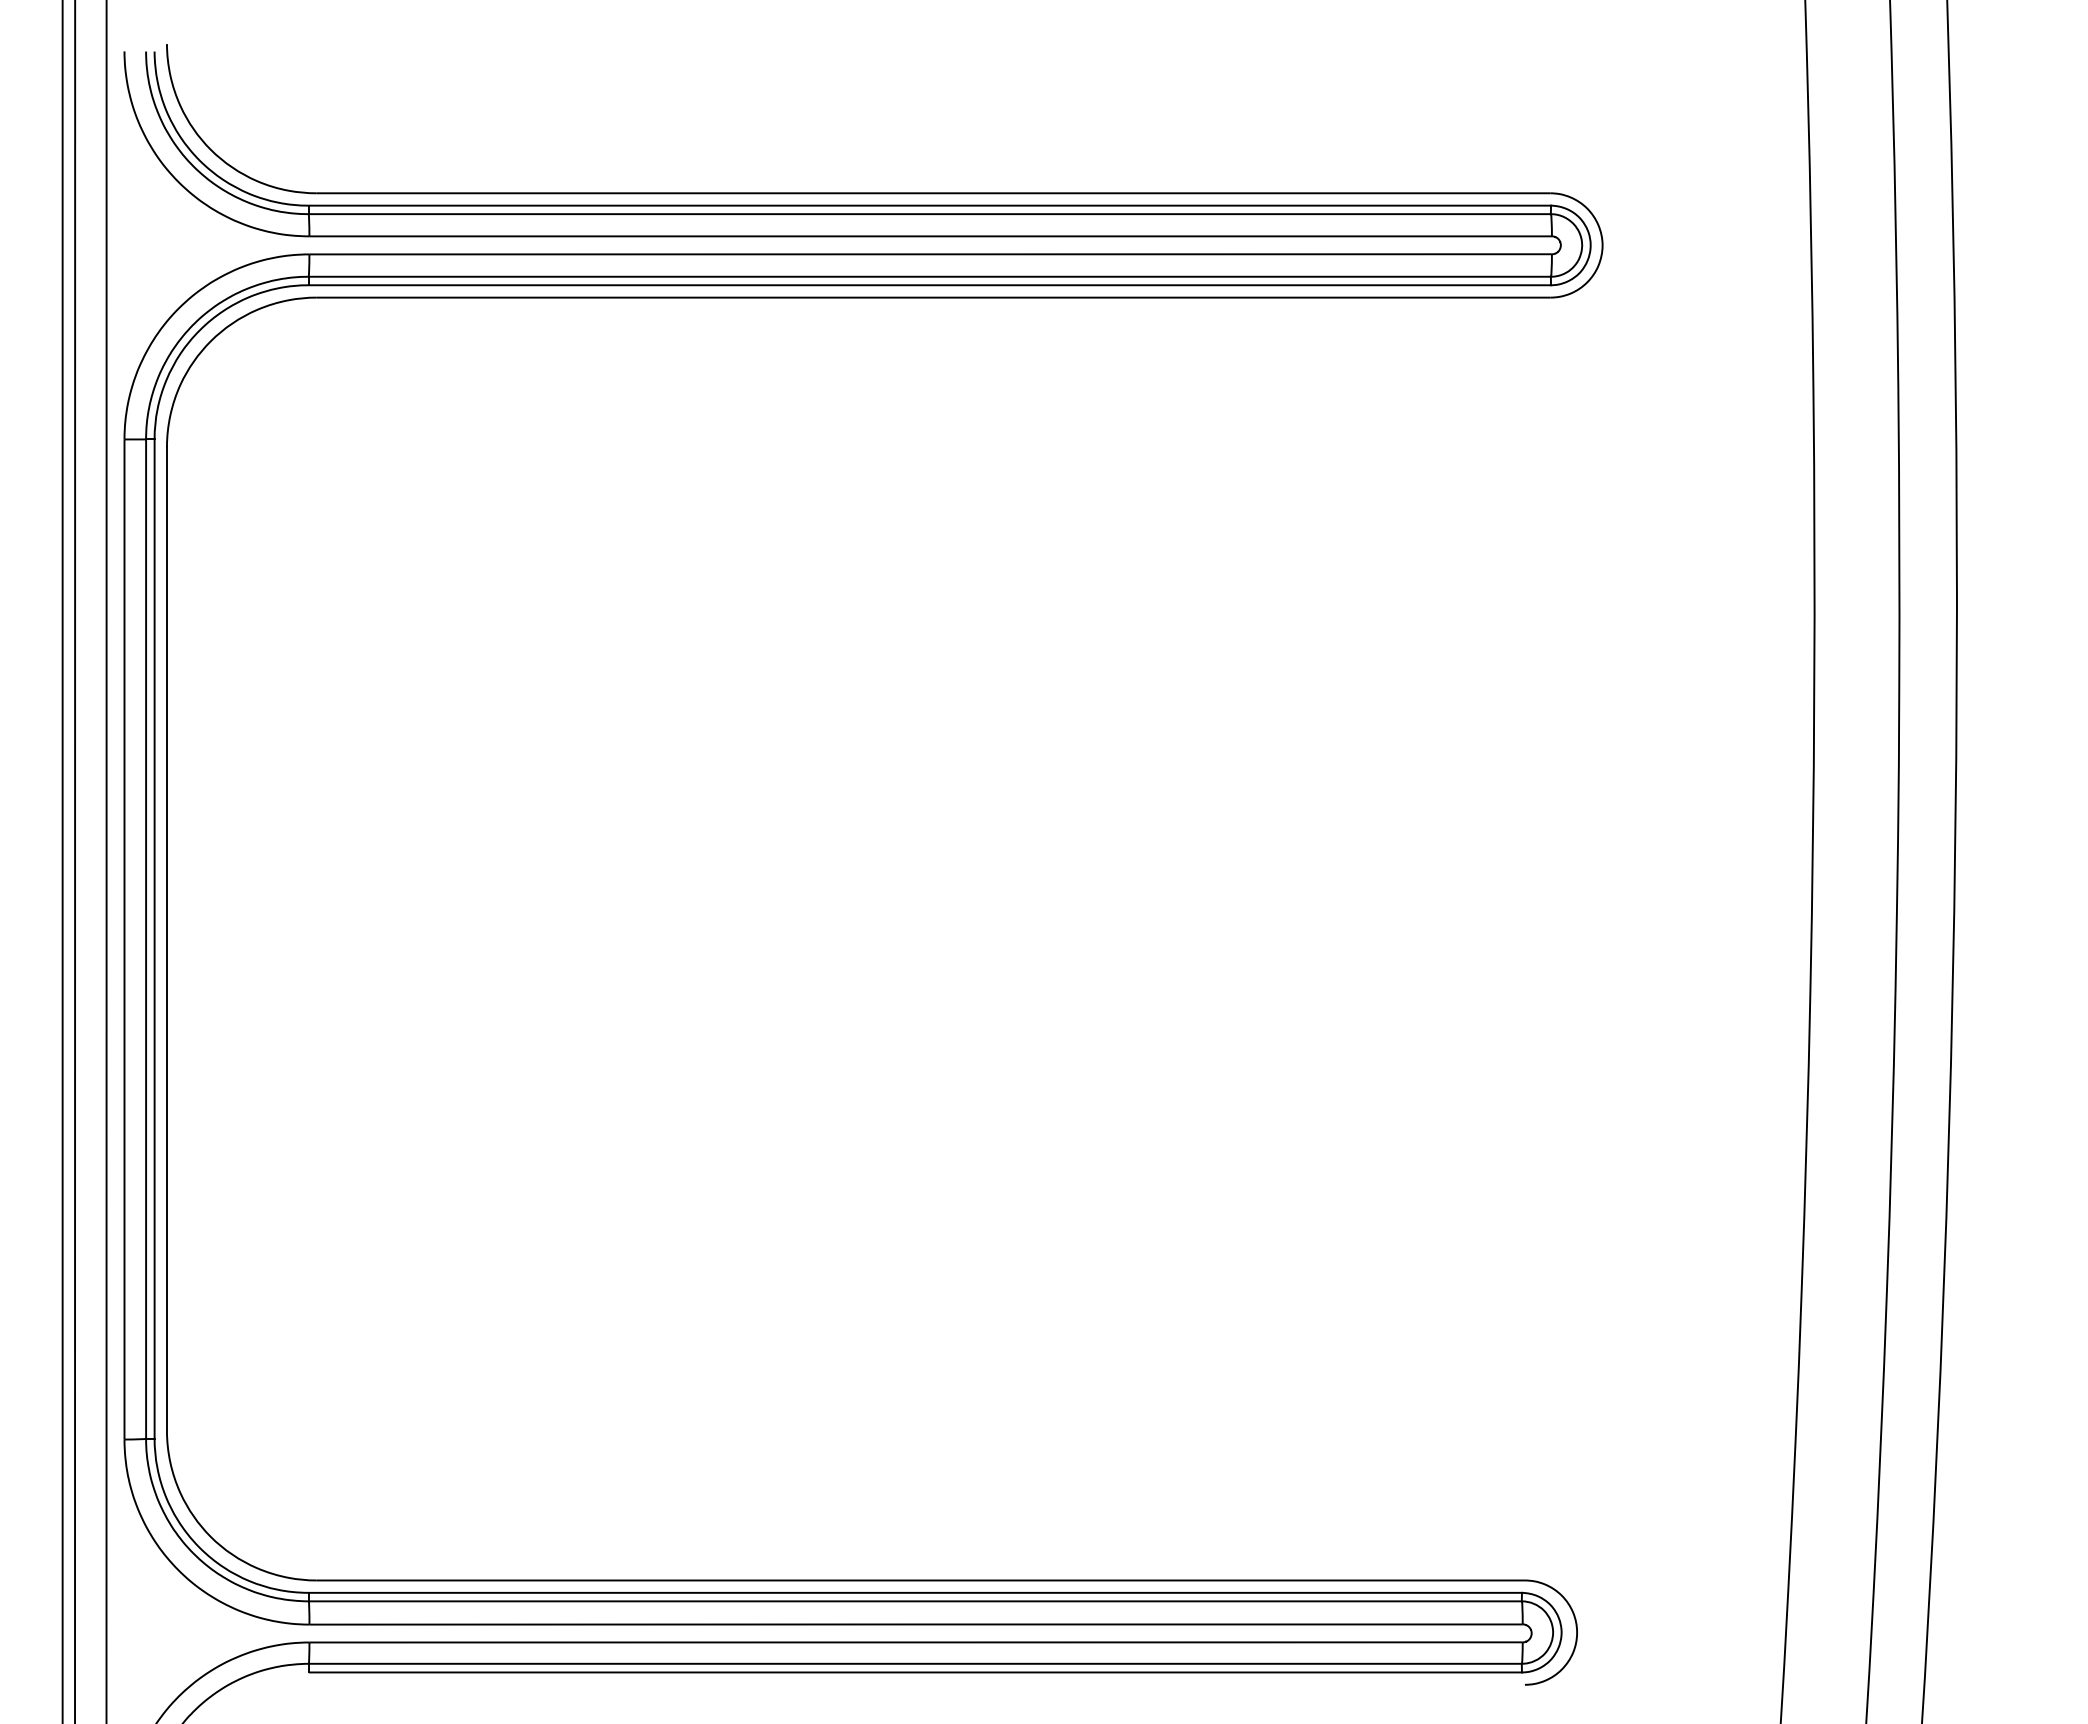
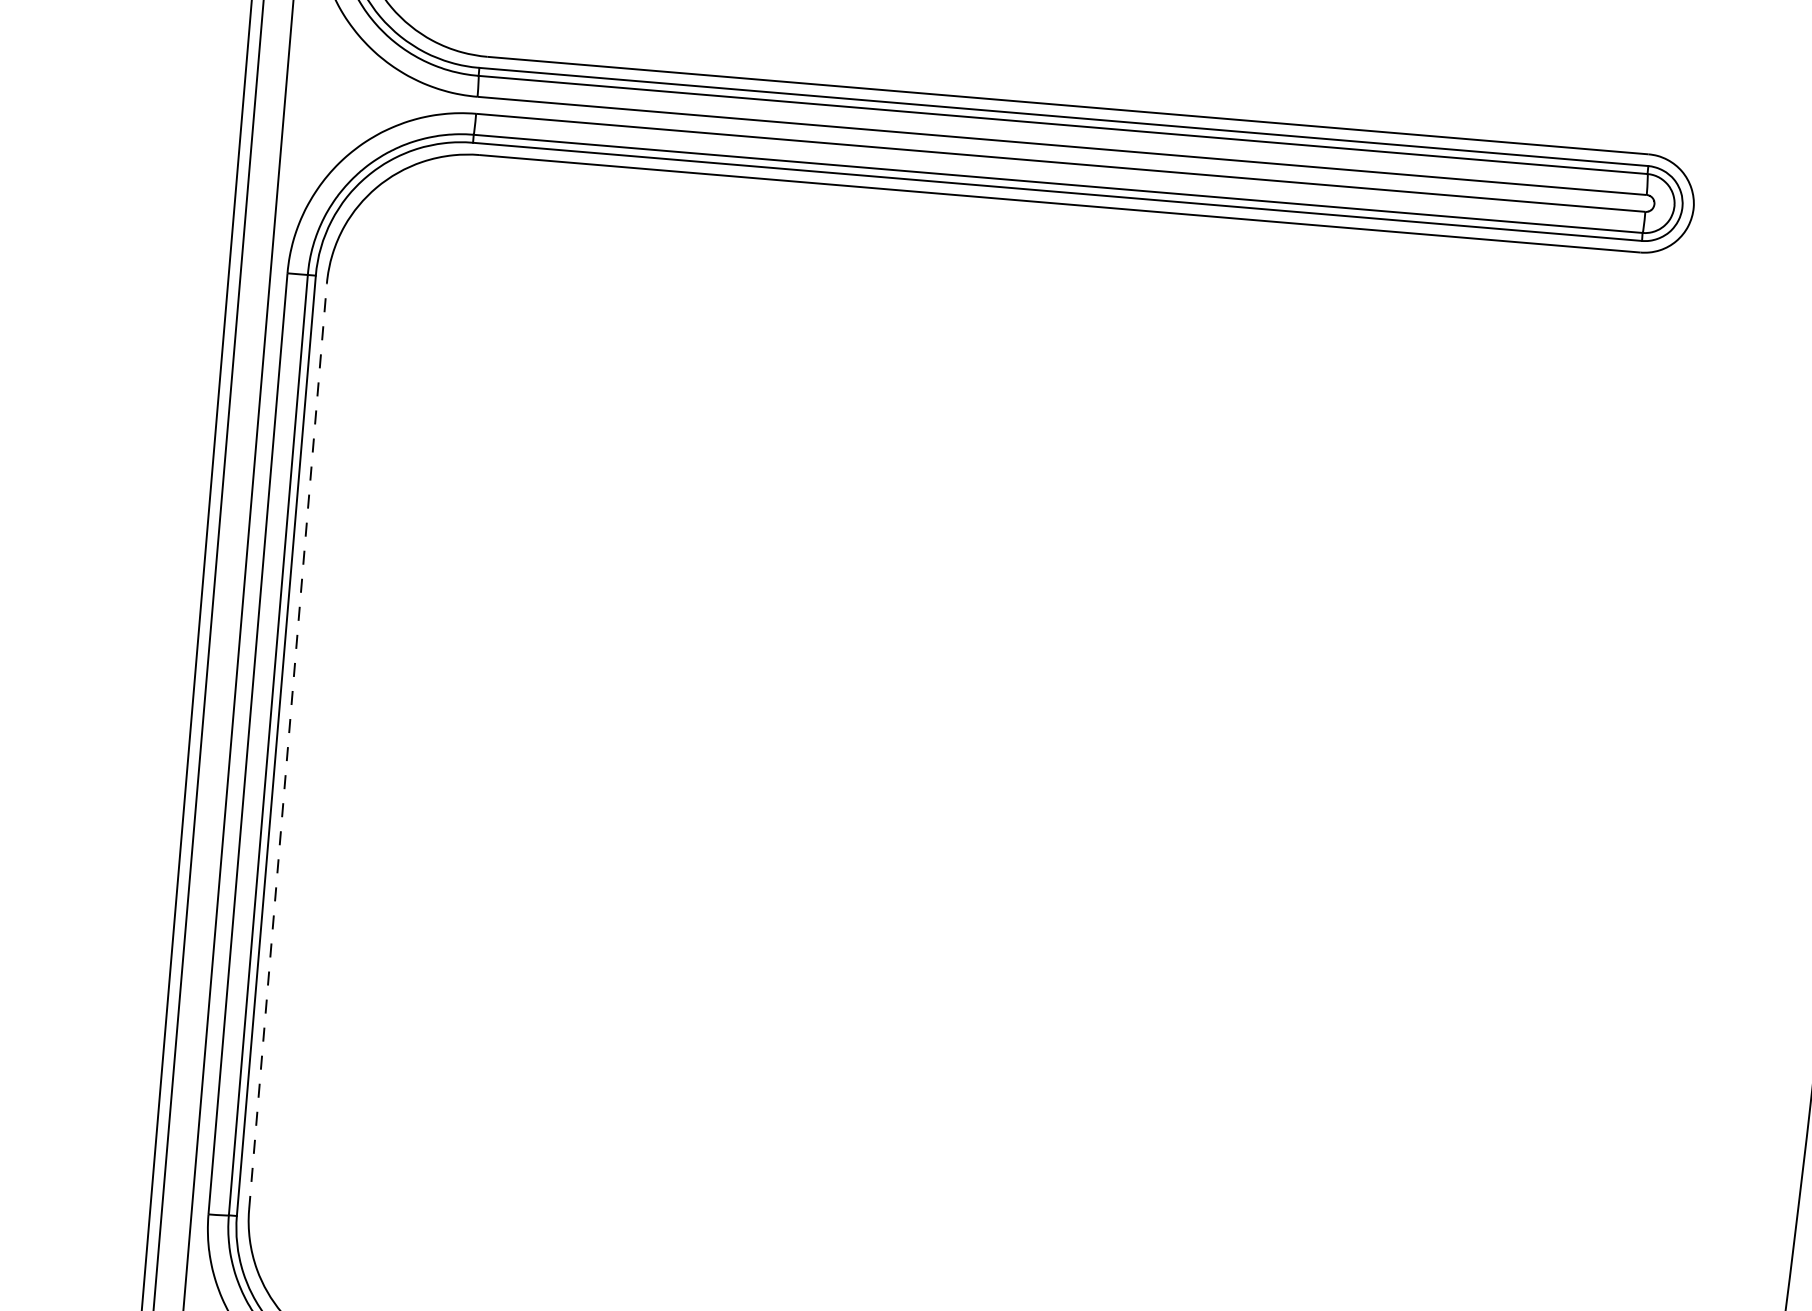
line: (166, 938) -> (287, 746), solid -> dashed

